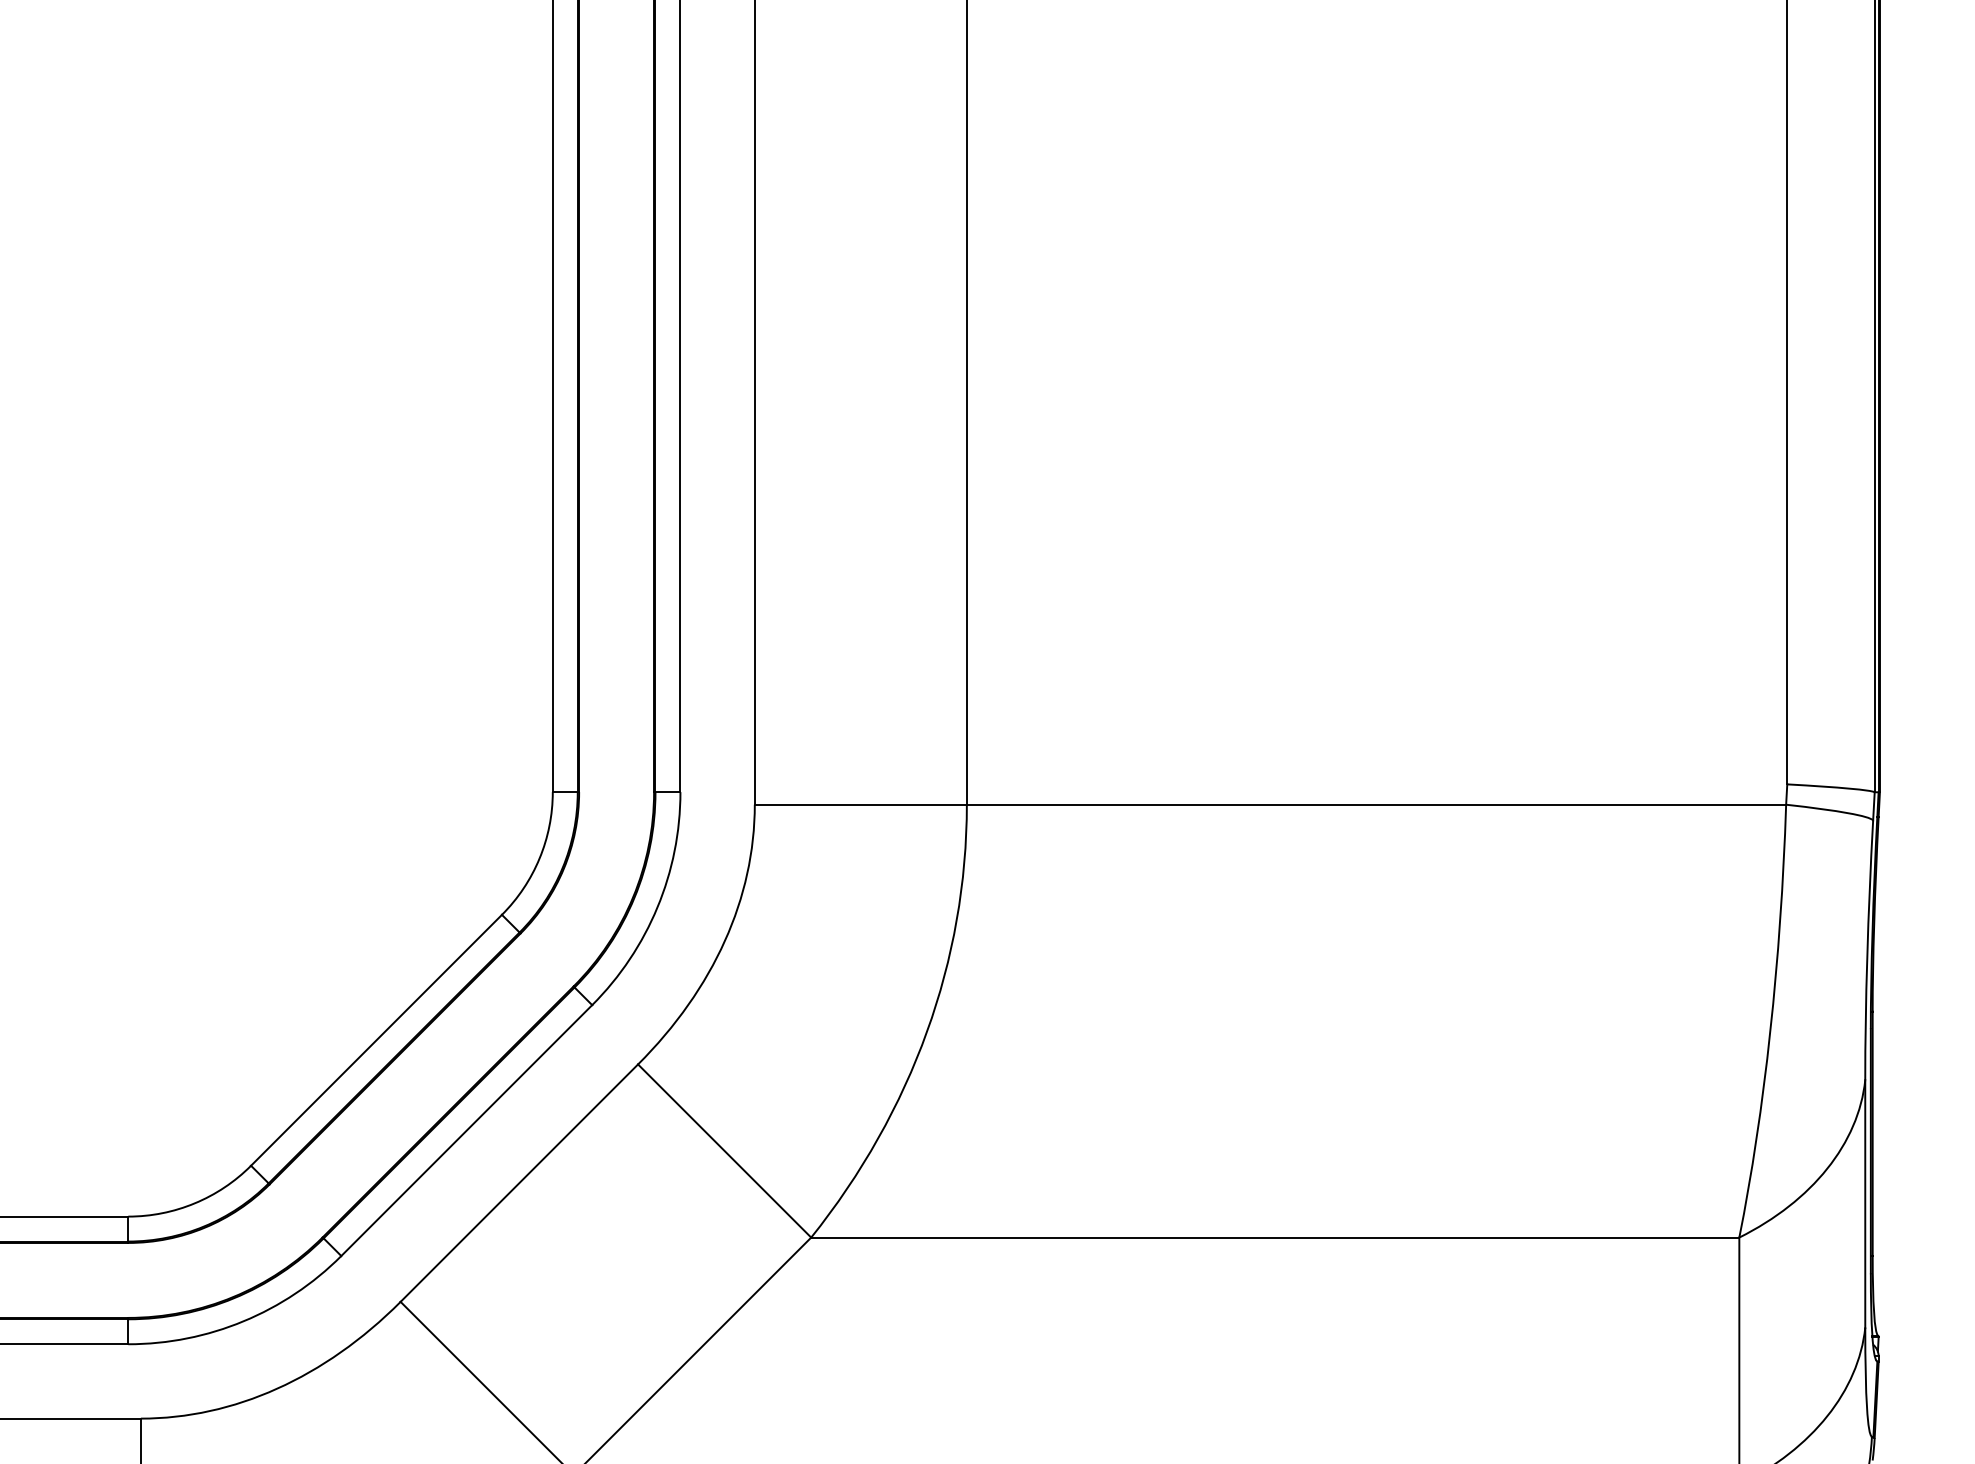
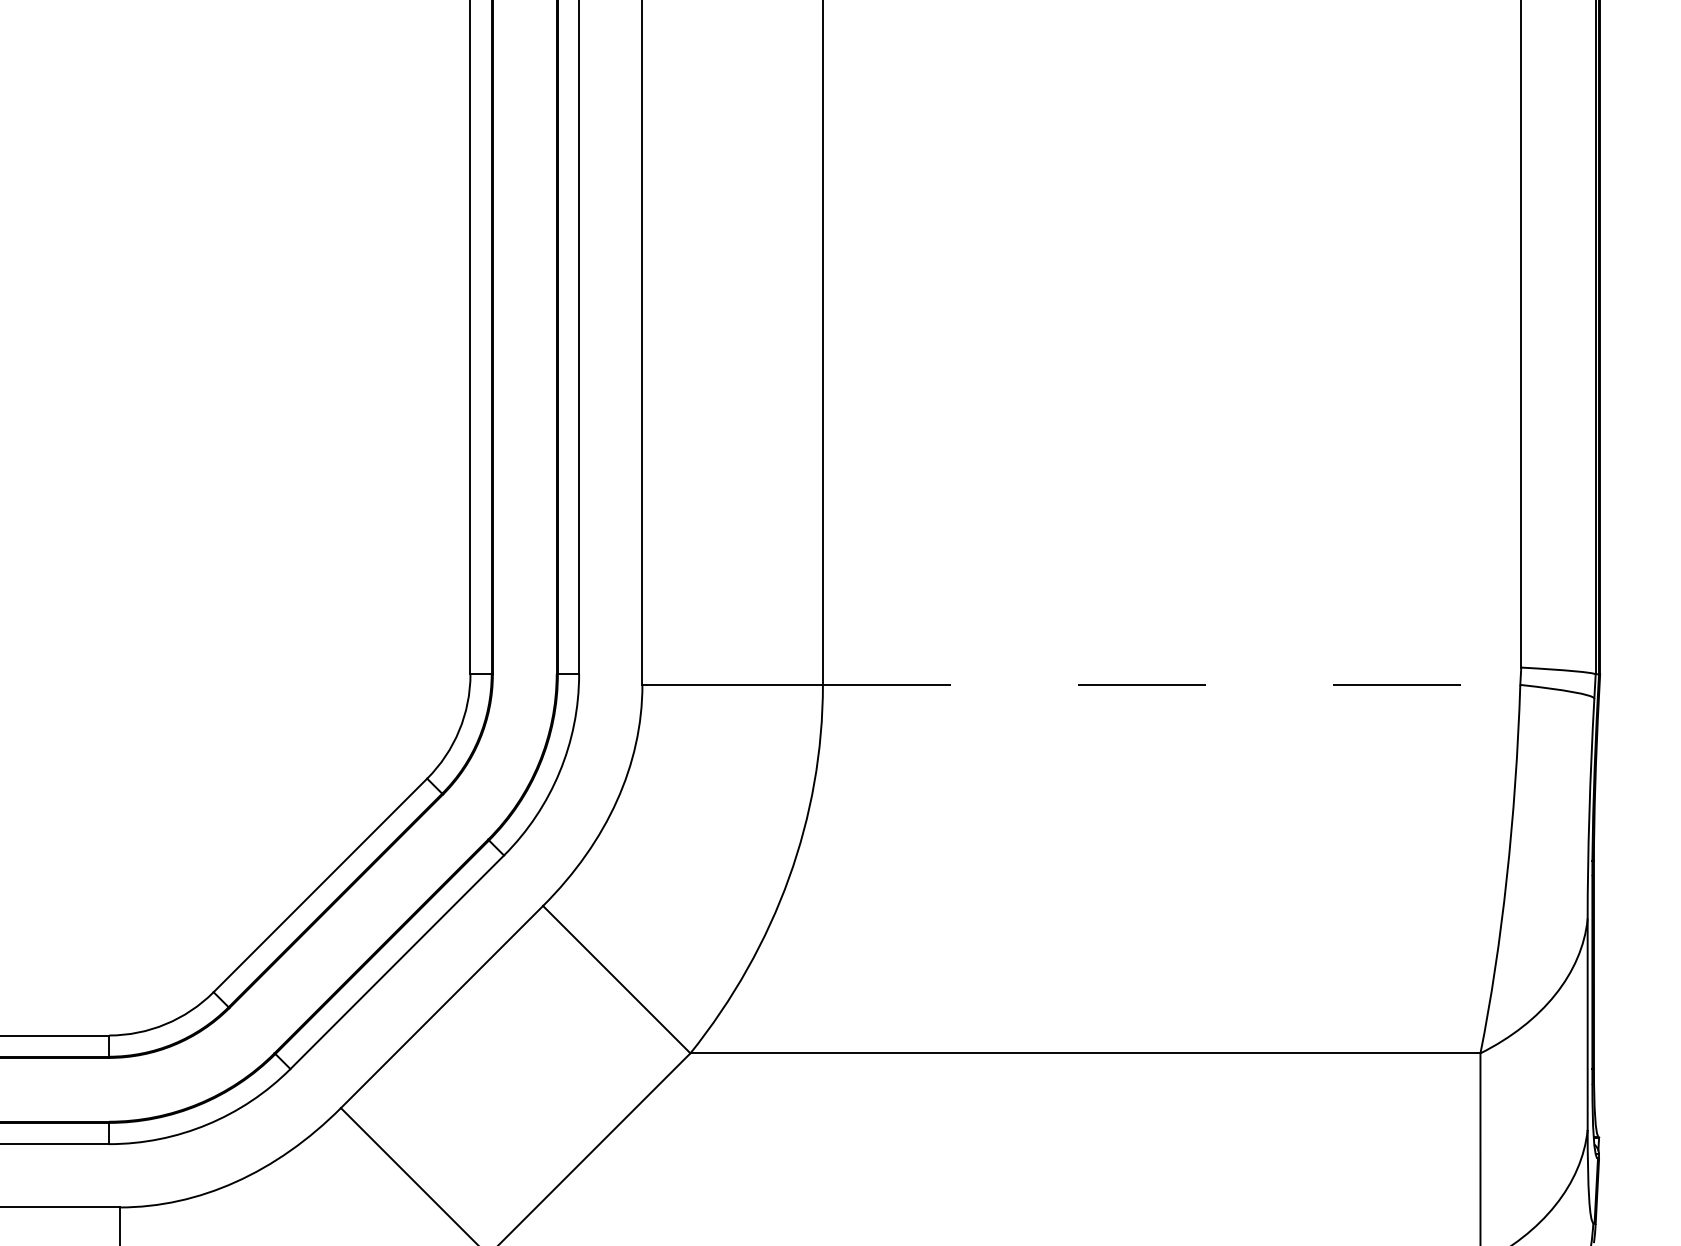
line: (1376, 804) -> (1171, 684), solid -> dashed

